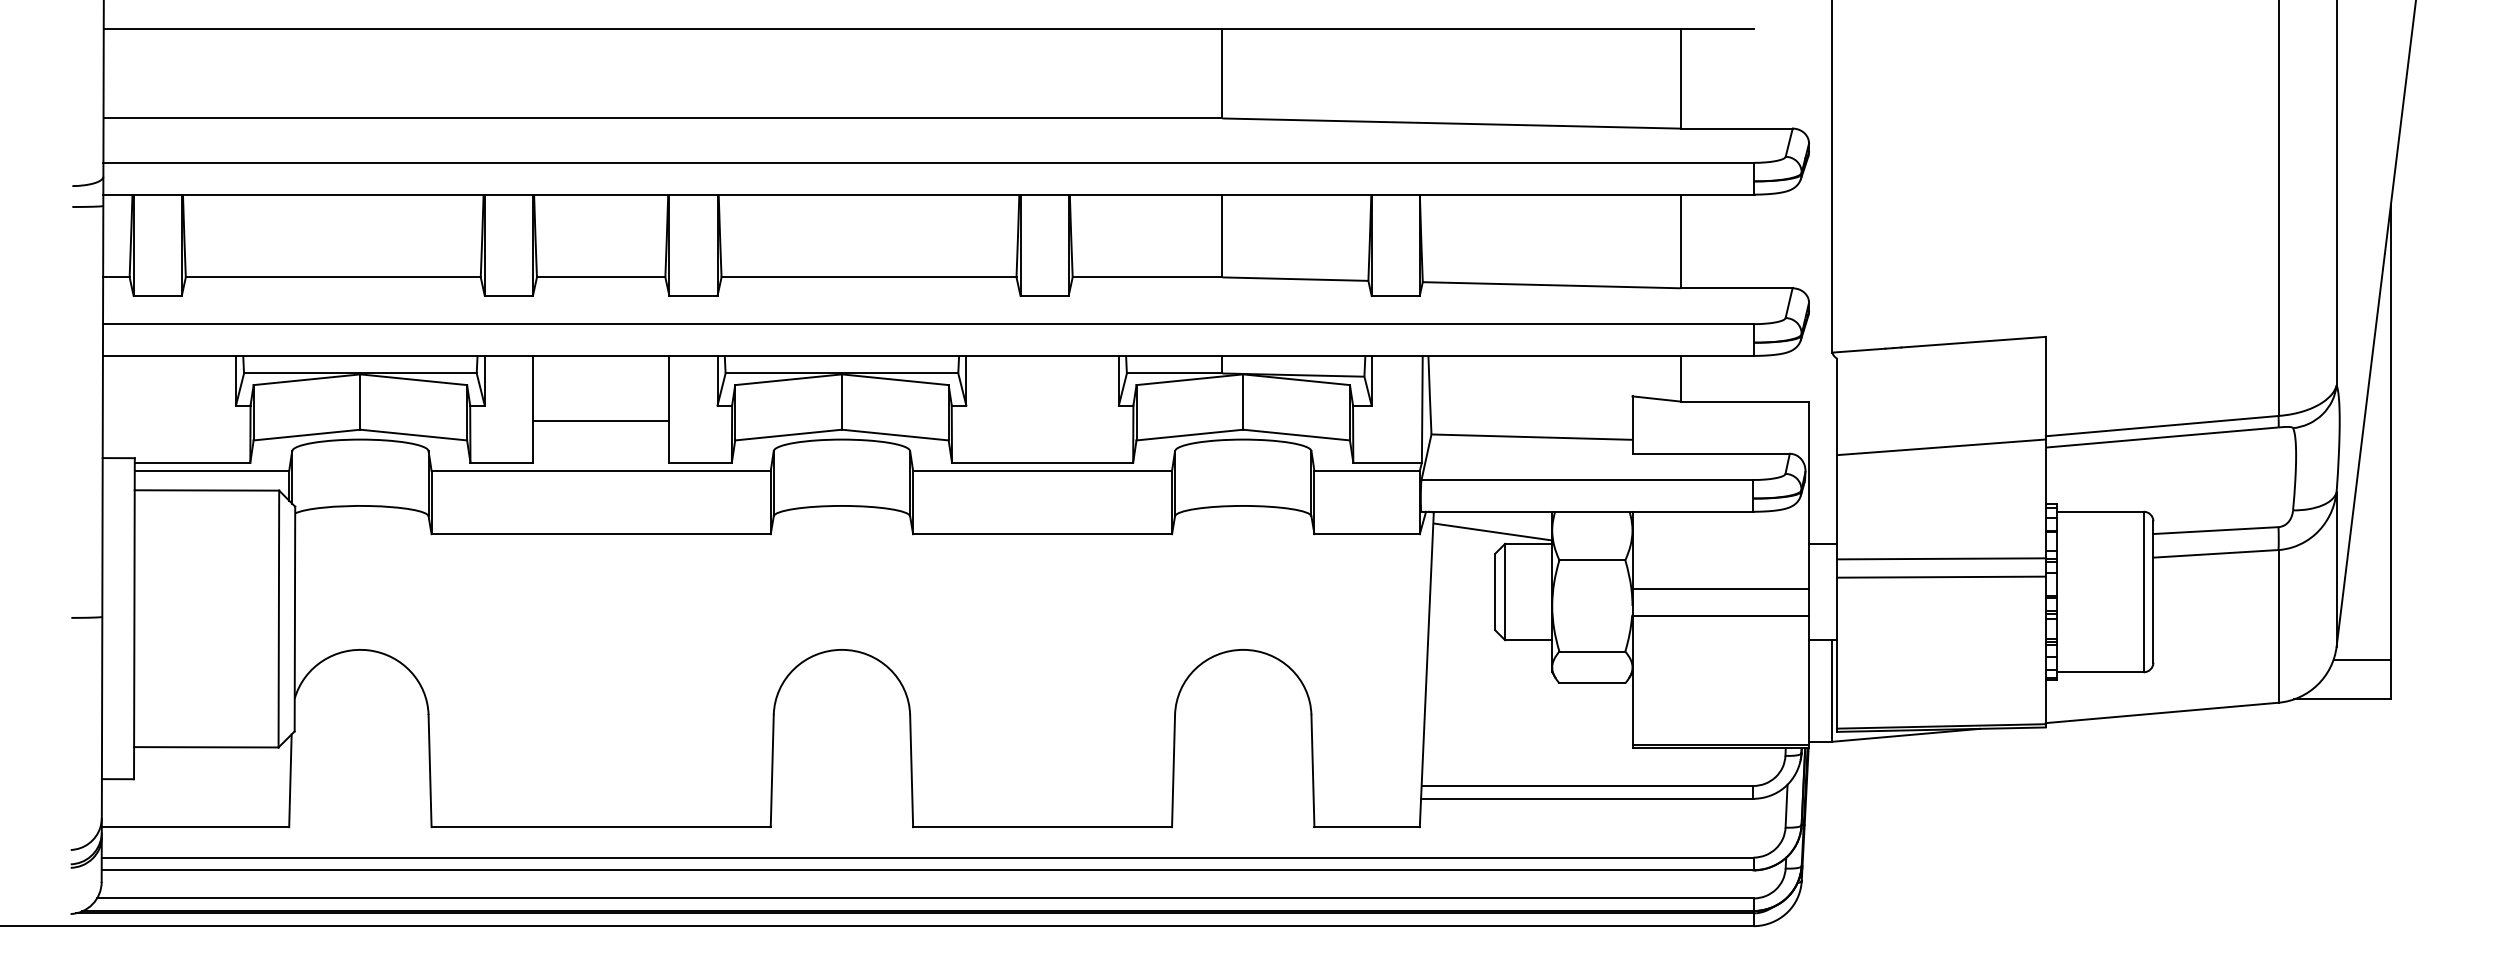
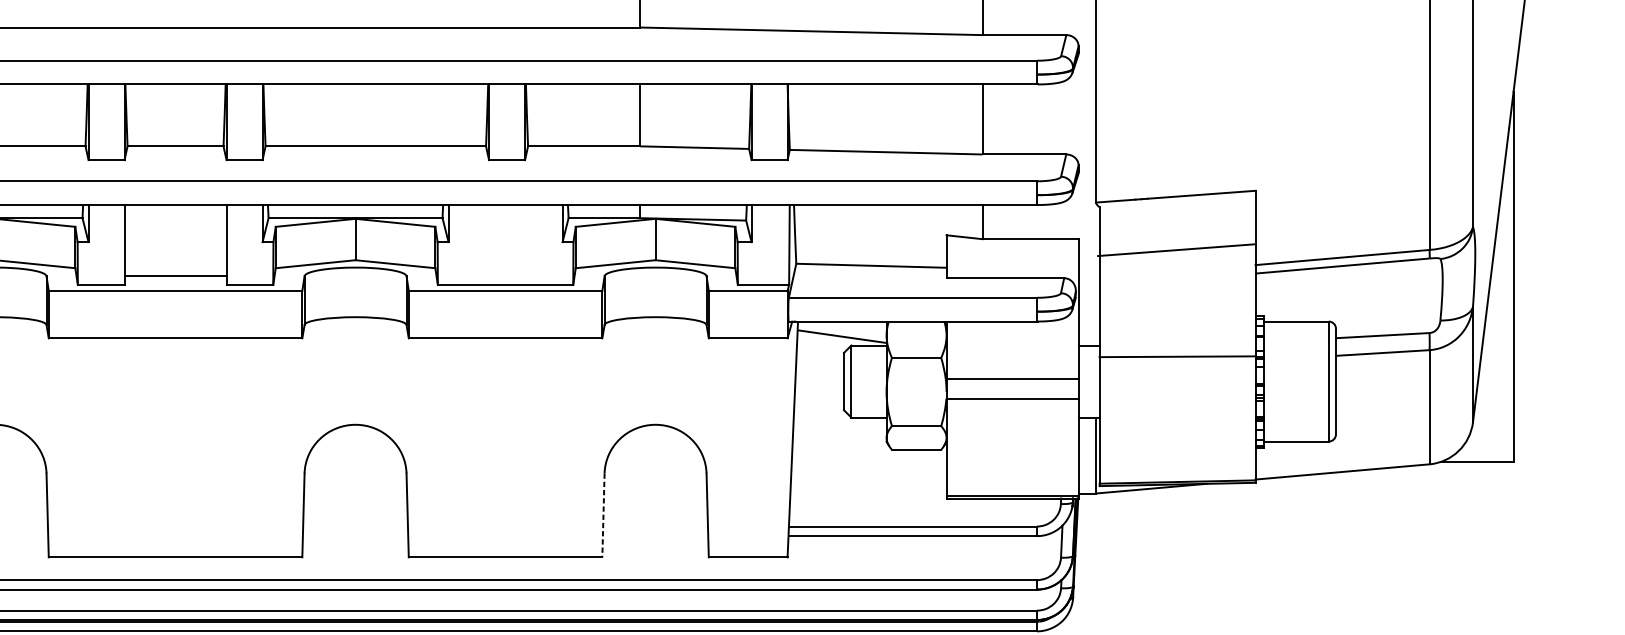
line: (600, 421) -> (175, 276), moved
line: (1941, 447) -> (1176, 250), moved
line: (1941, 576) -> (1177, 369), removed
line: (2361, 659) -> (1491, 432), removed
line: (1173, 771) -> (603, 515), solid -> dashed

